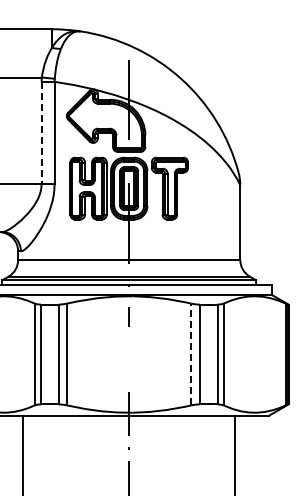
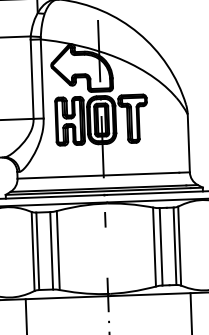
line: (41, 132) -> (32, 79), dashed -> solid
line: (191, 354) -> (154, 247), dashed -> solid

